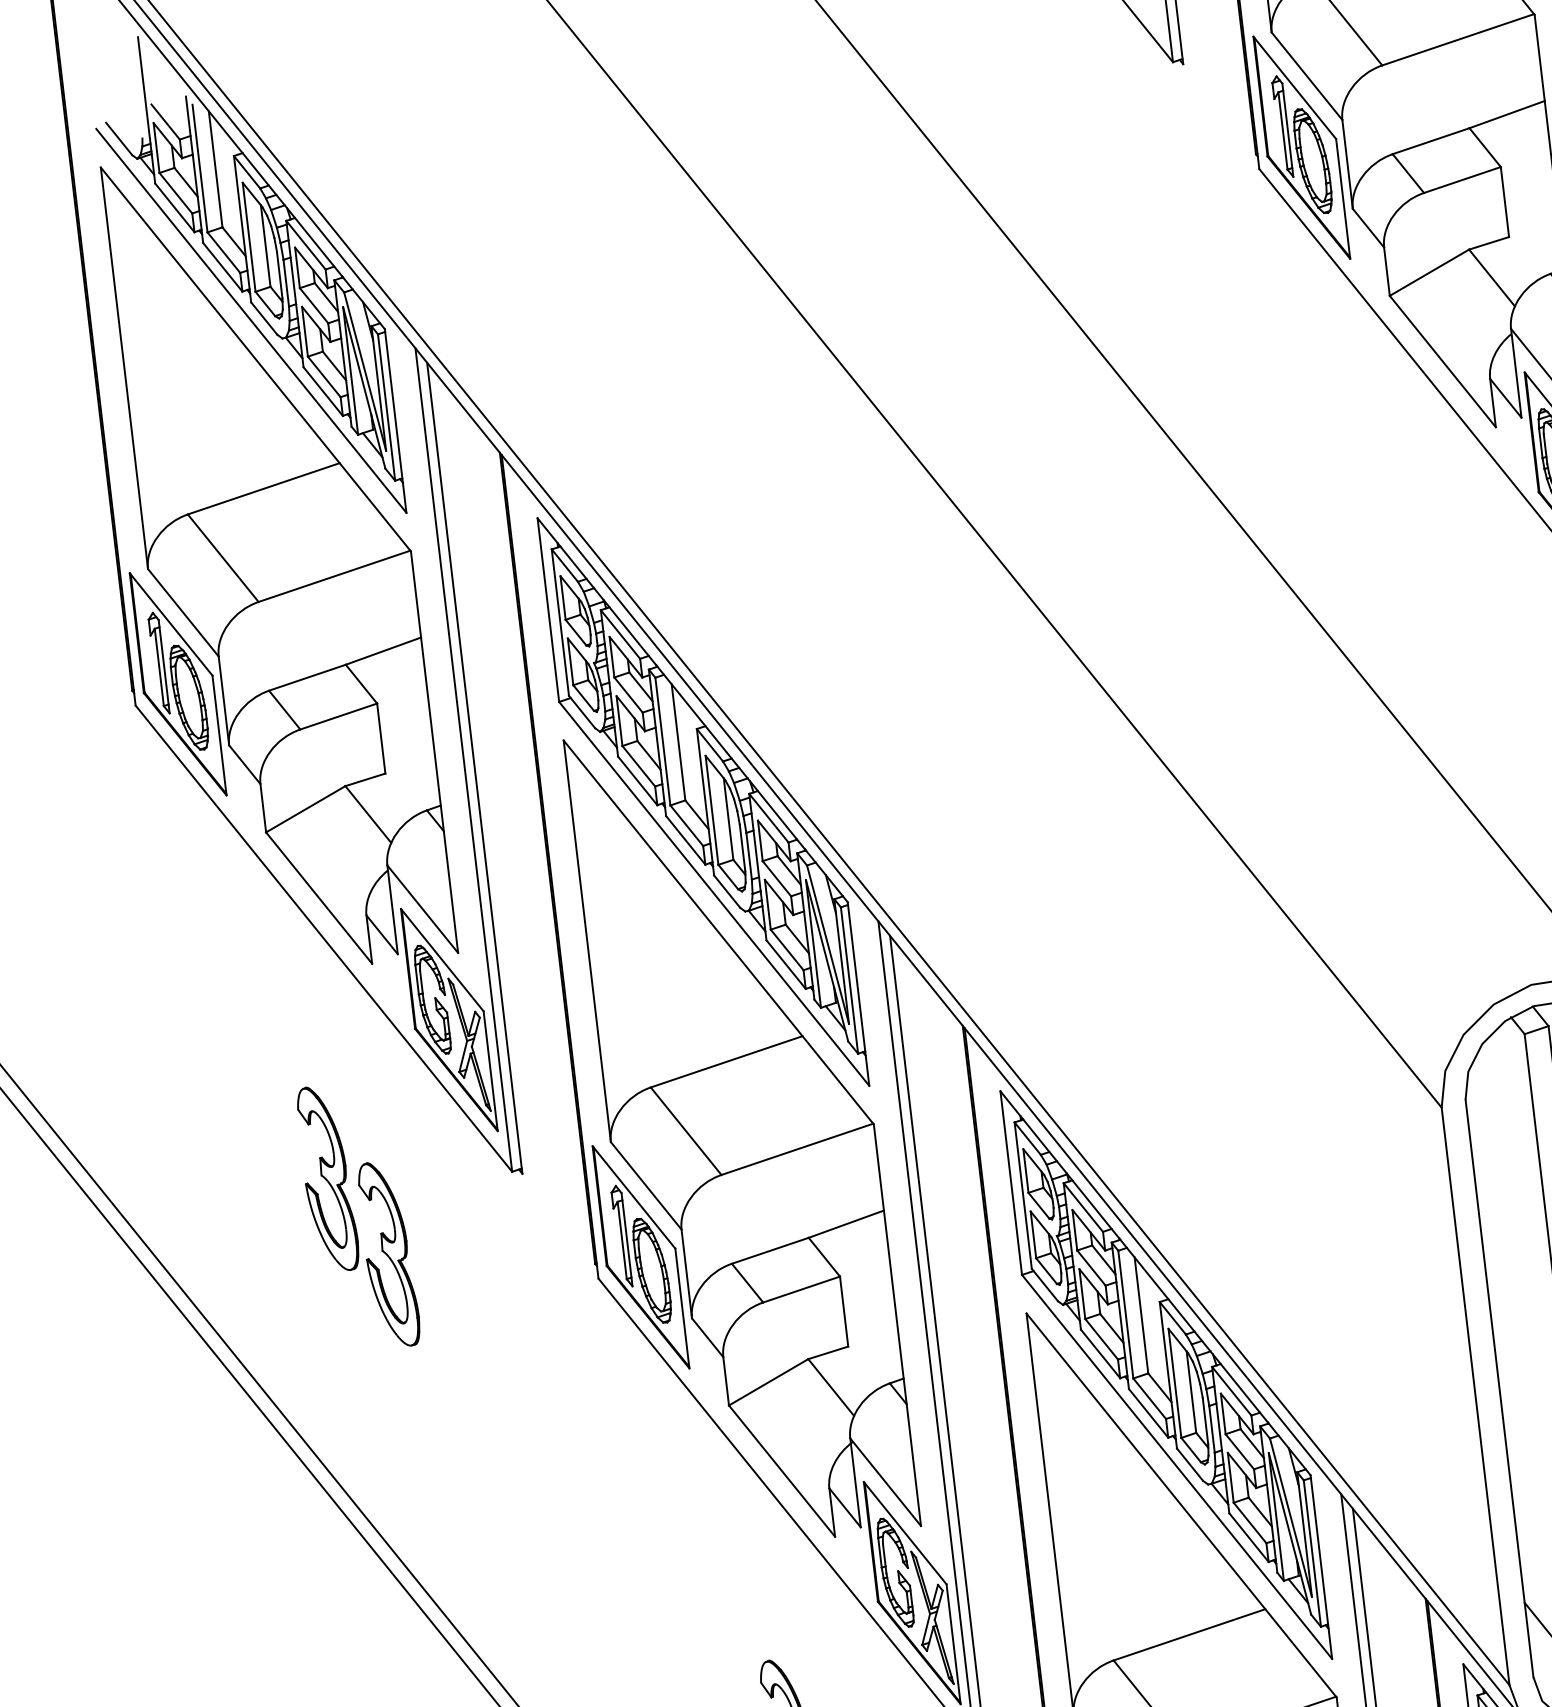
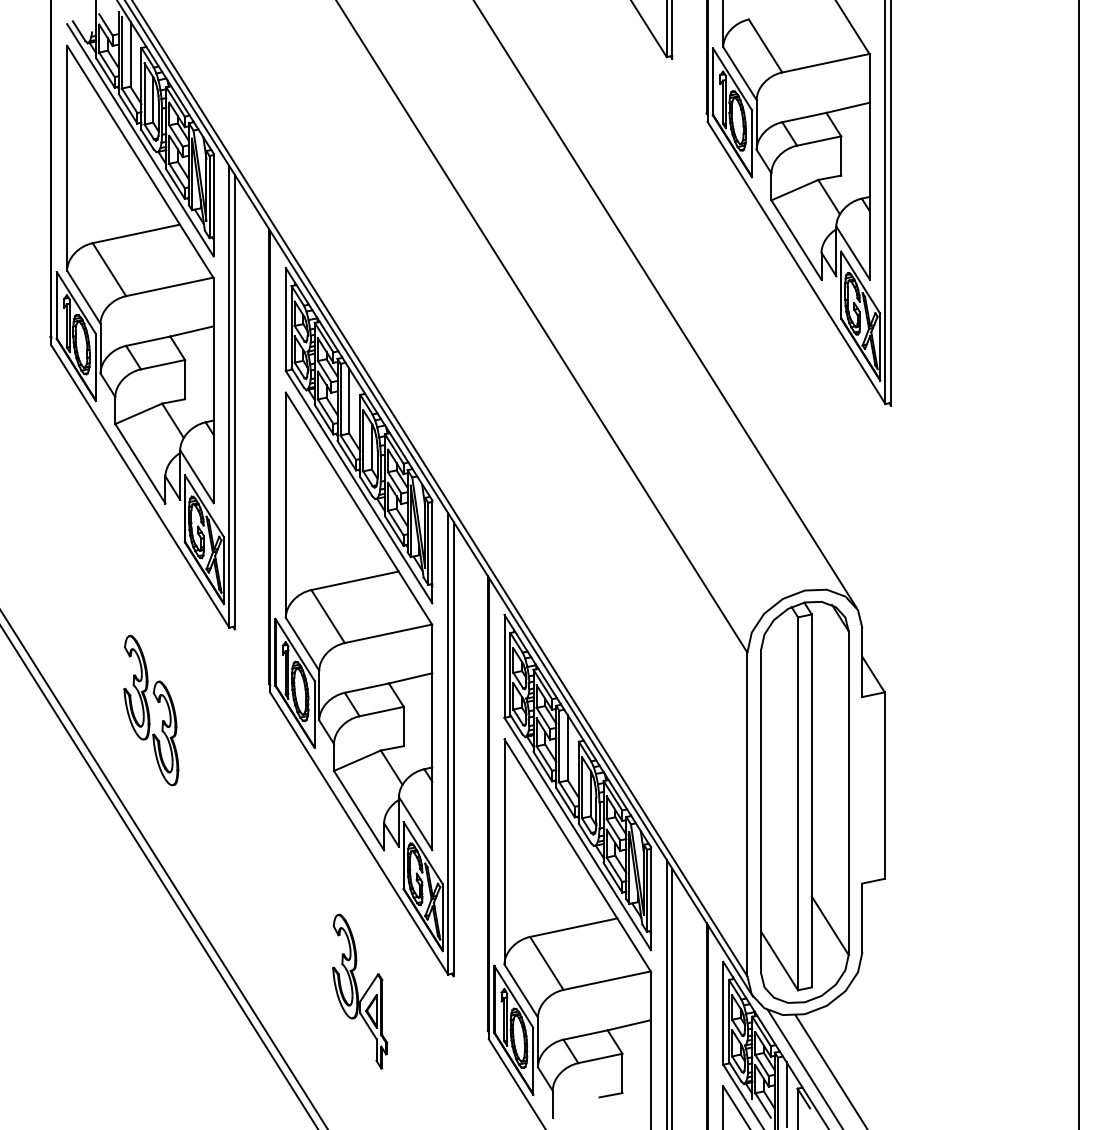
part: (358, 1216) -> (151, 710), moved

